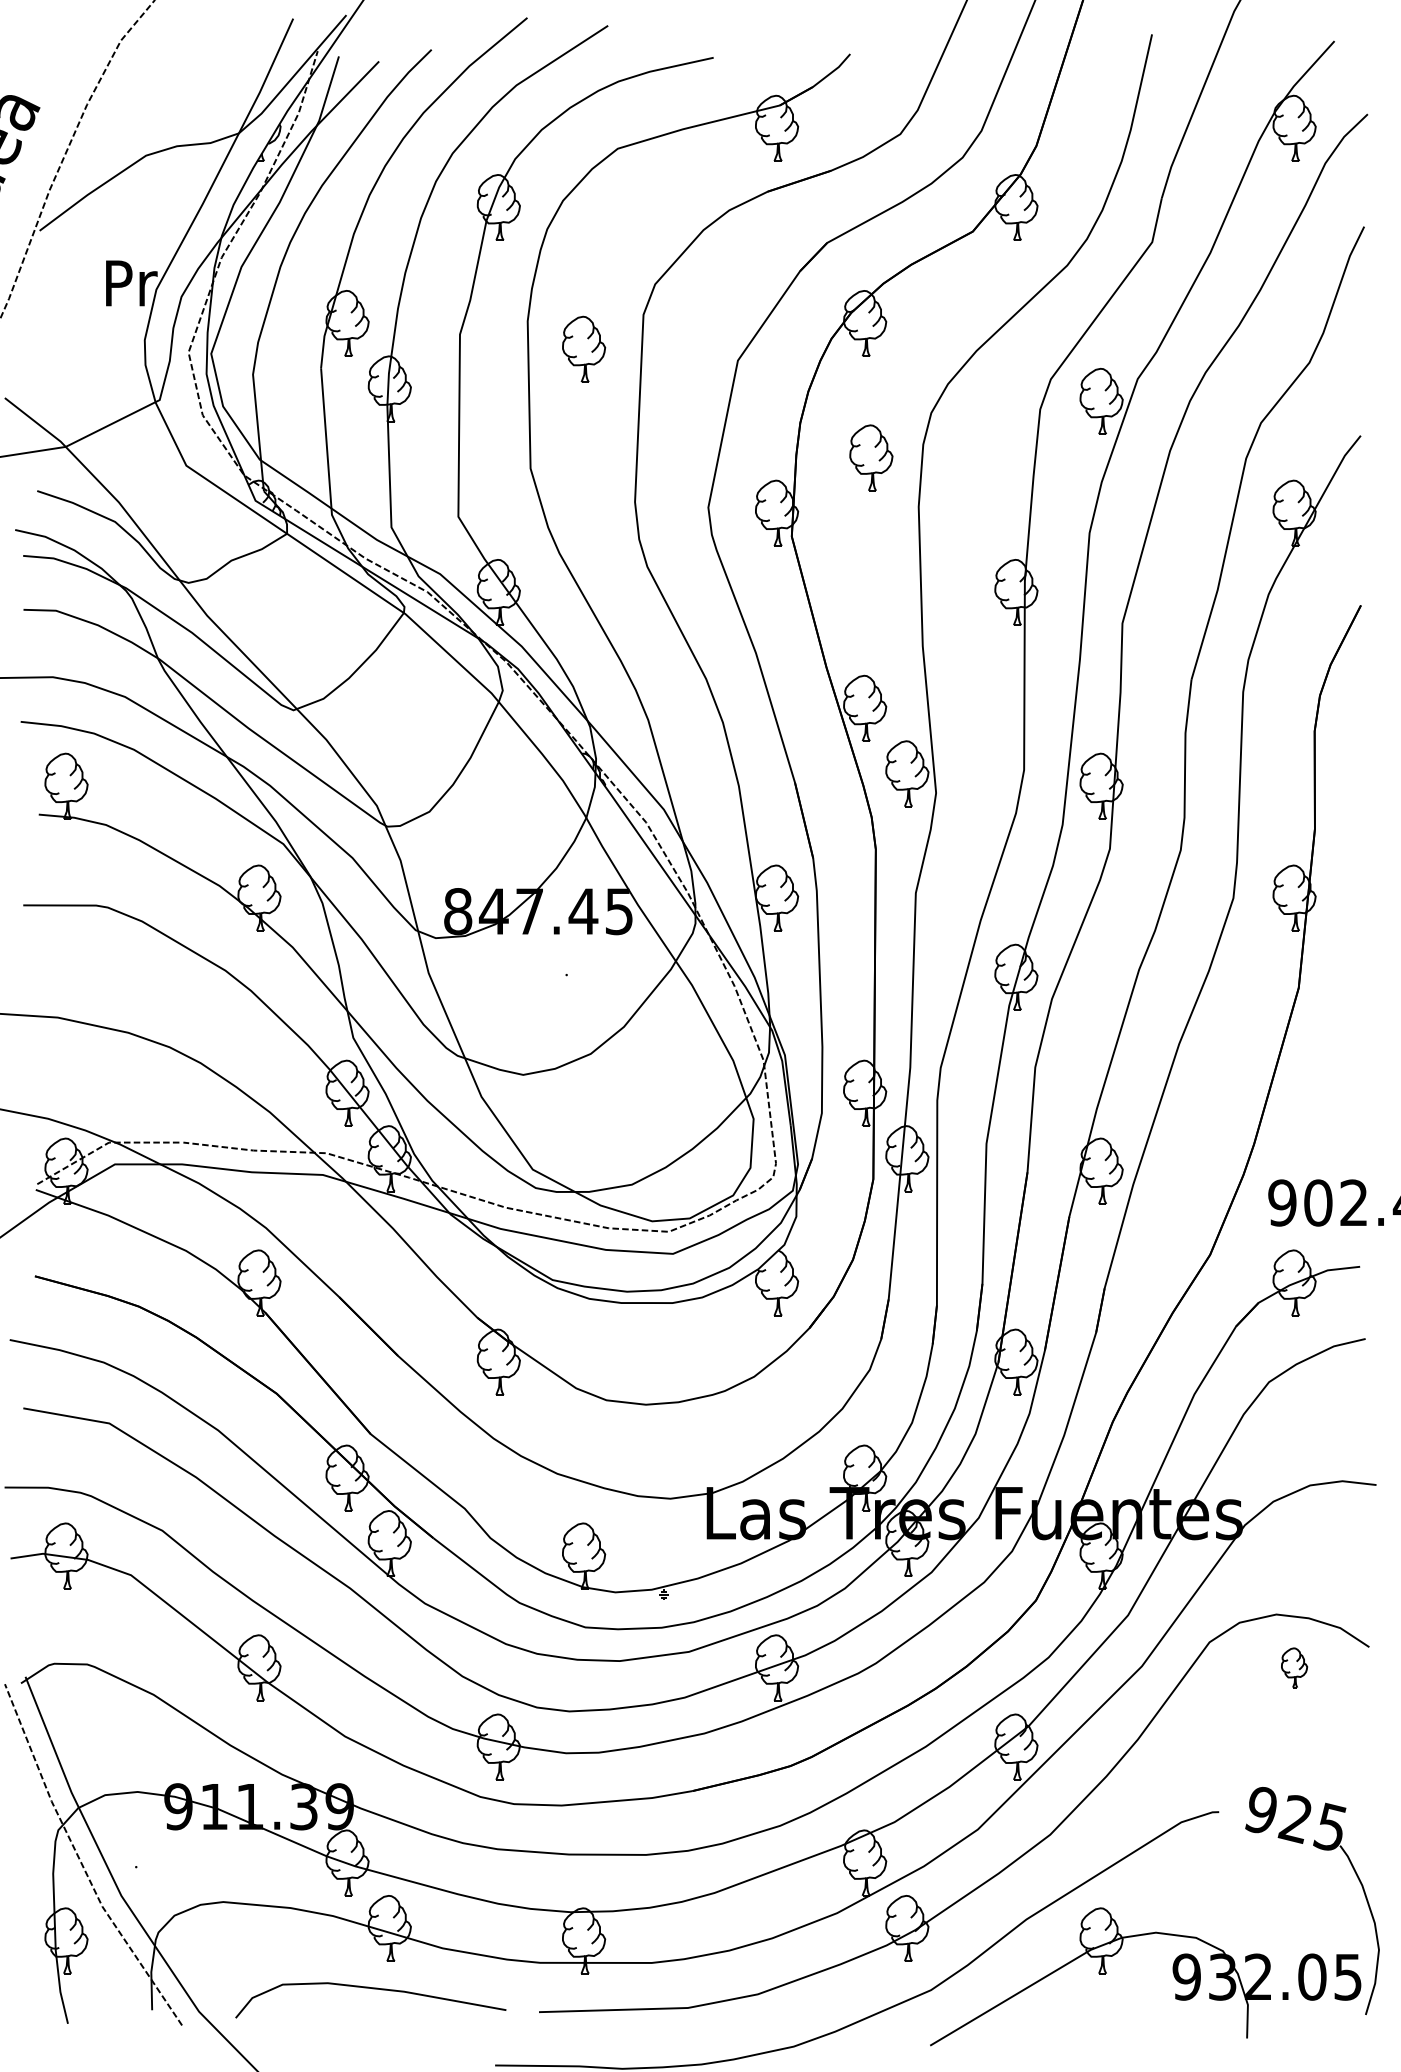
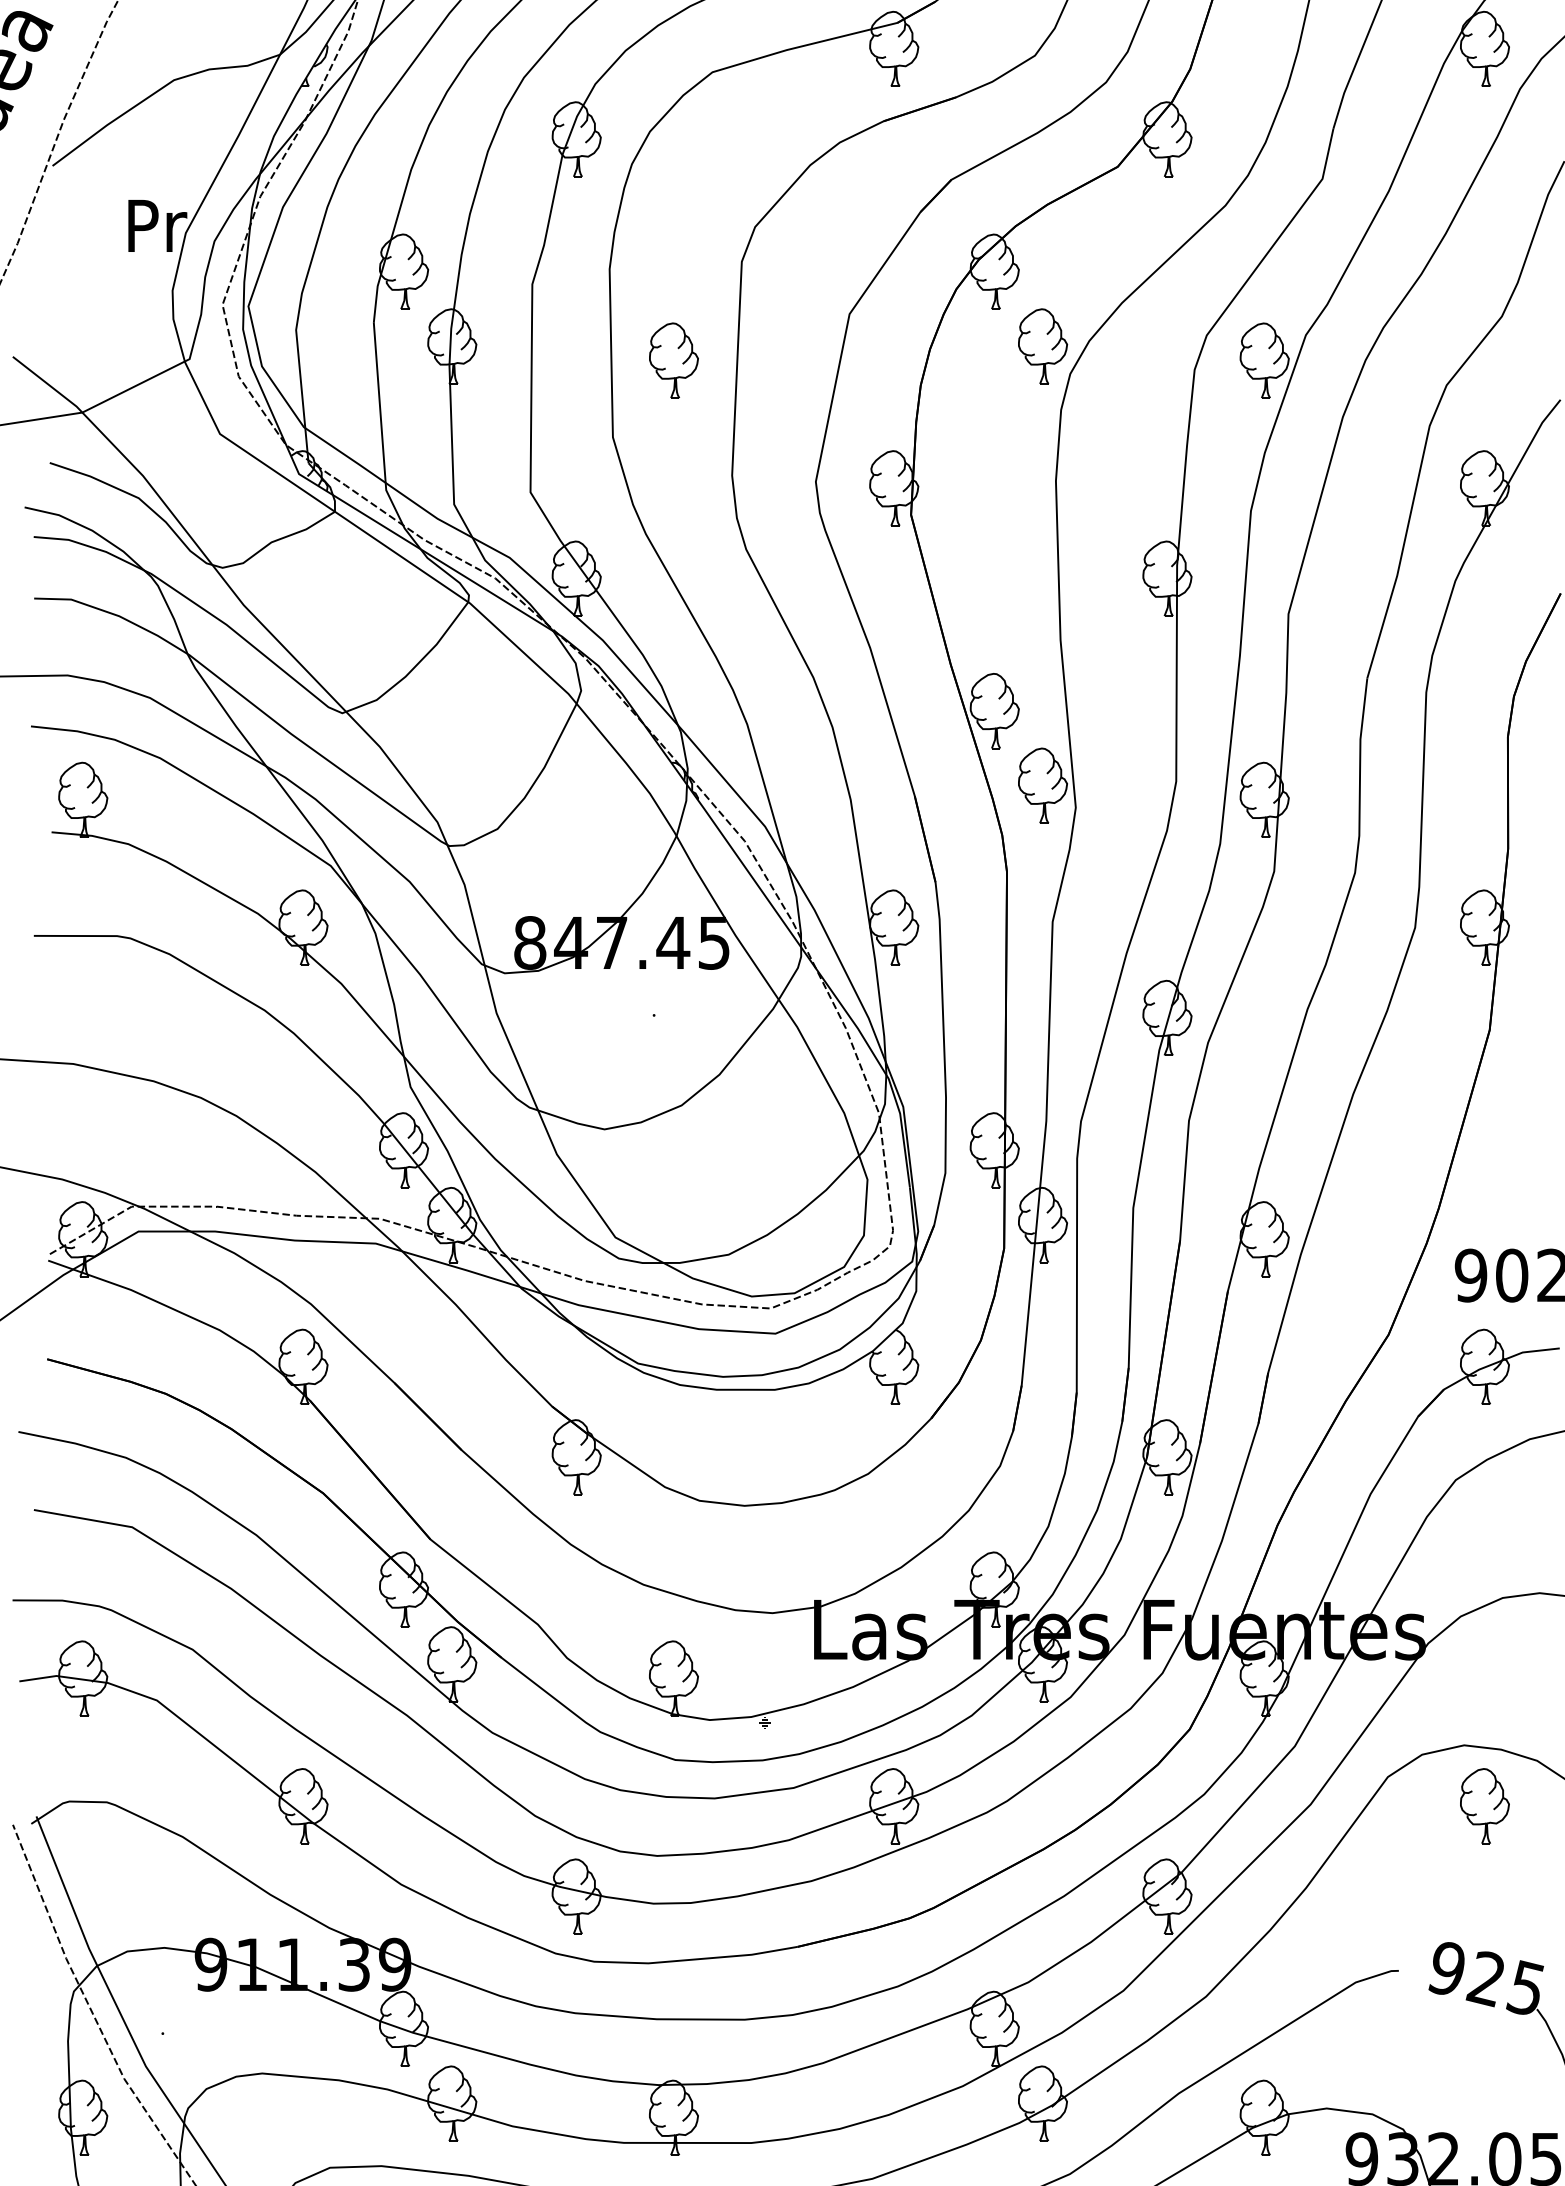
part: (584, 348) -> (674, 359), moved
part: (871, 457) -> (1043, 345), moved
part: (1294, 1667) -> (1484, 1805), size x1.67

